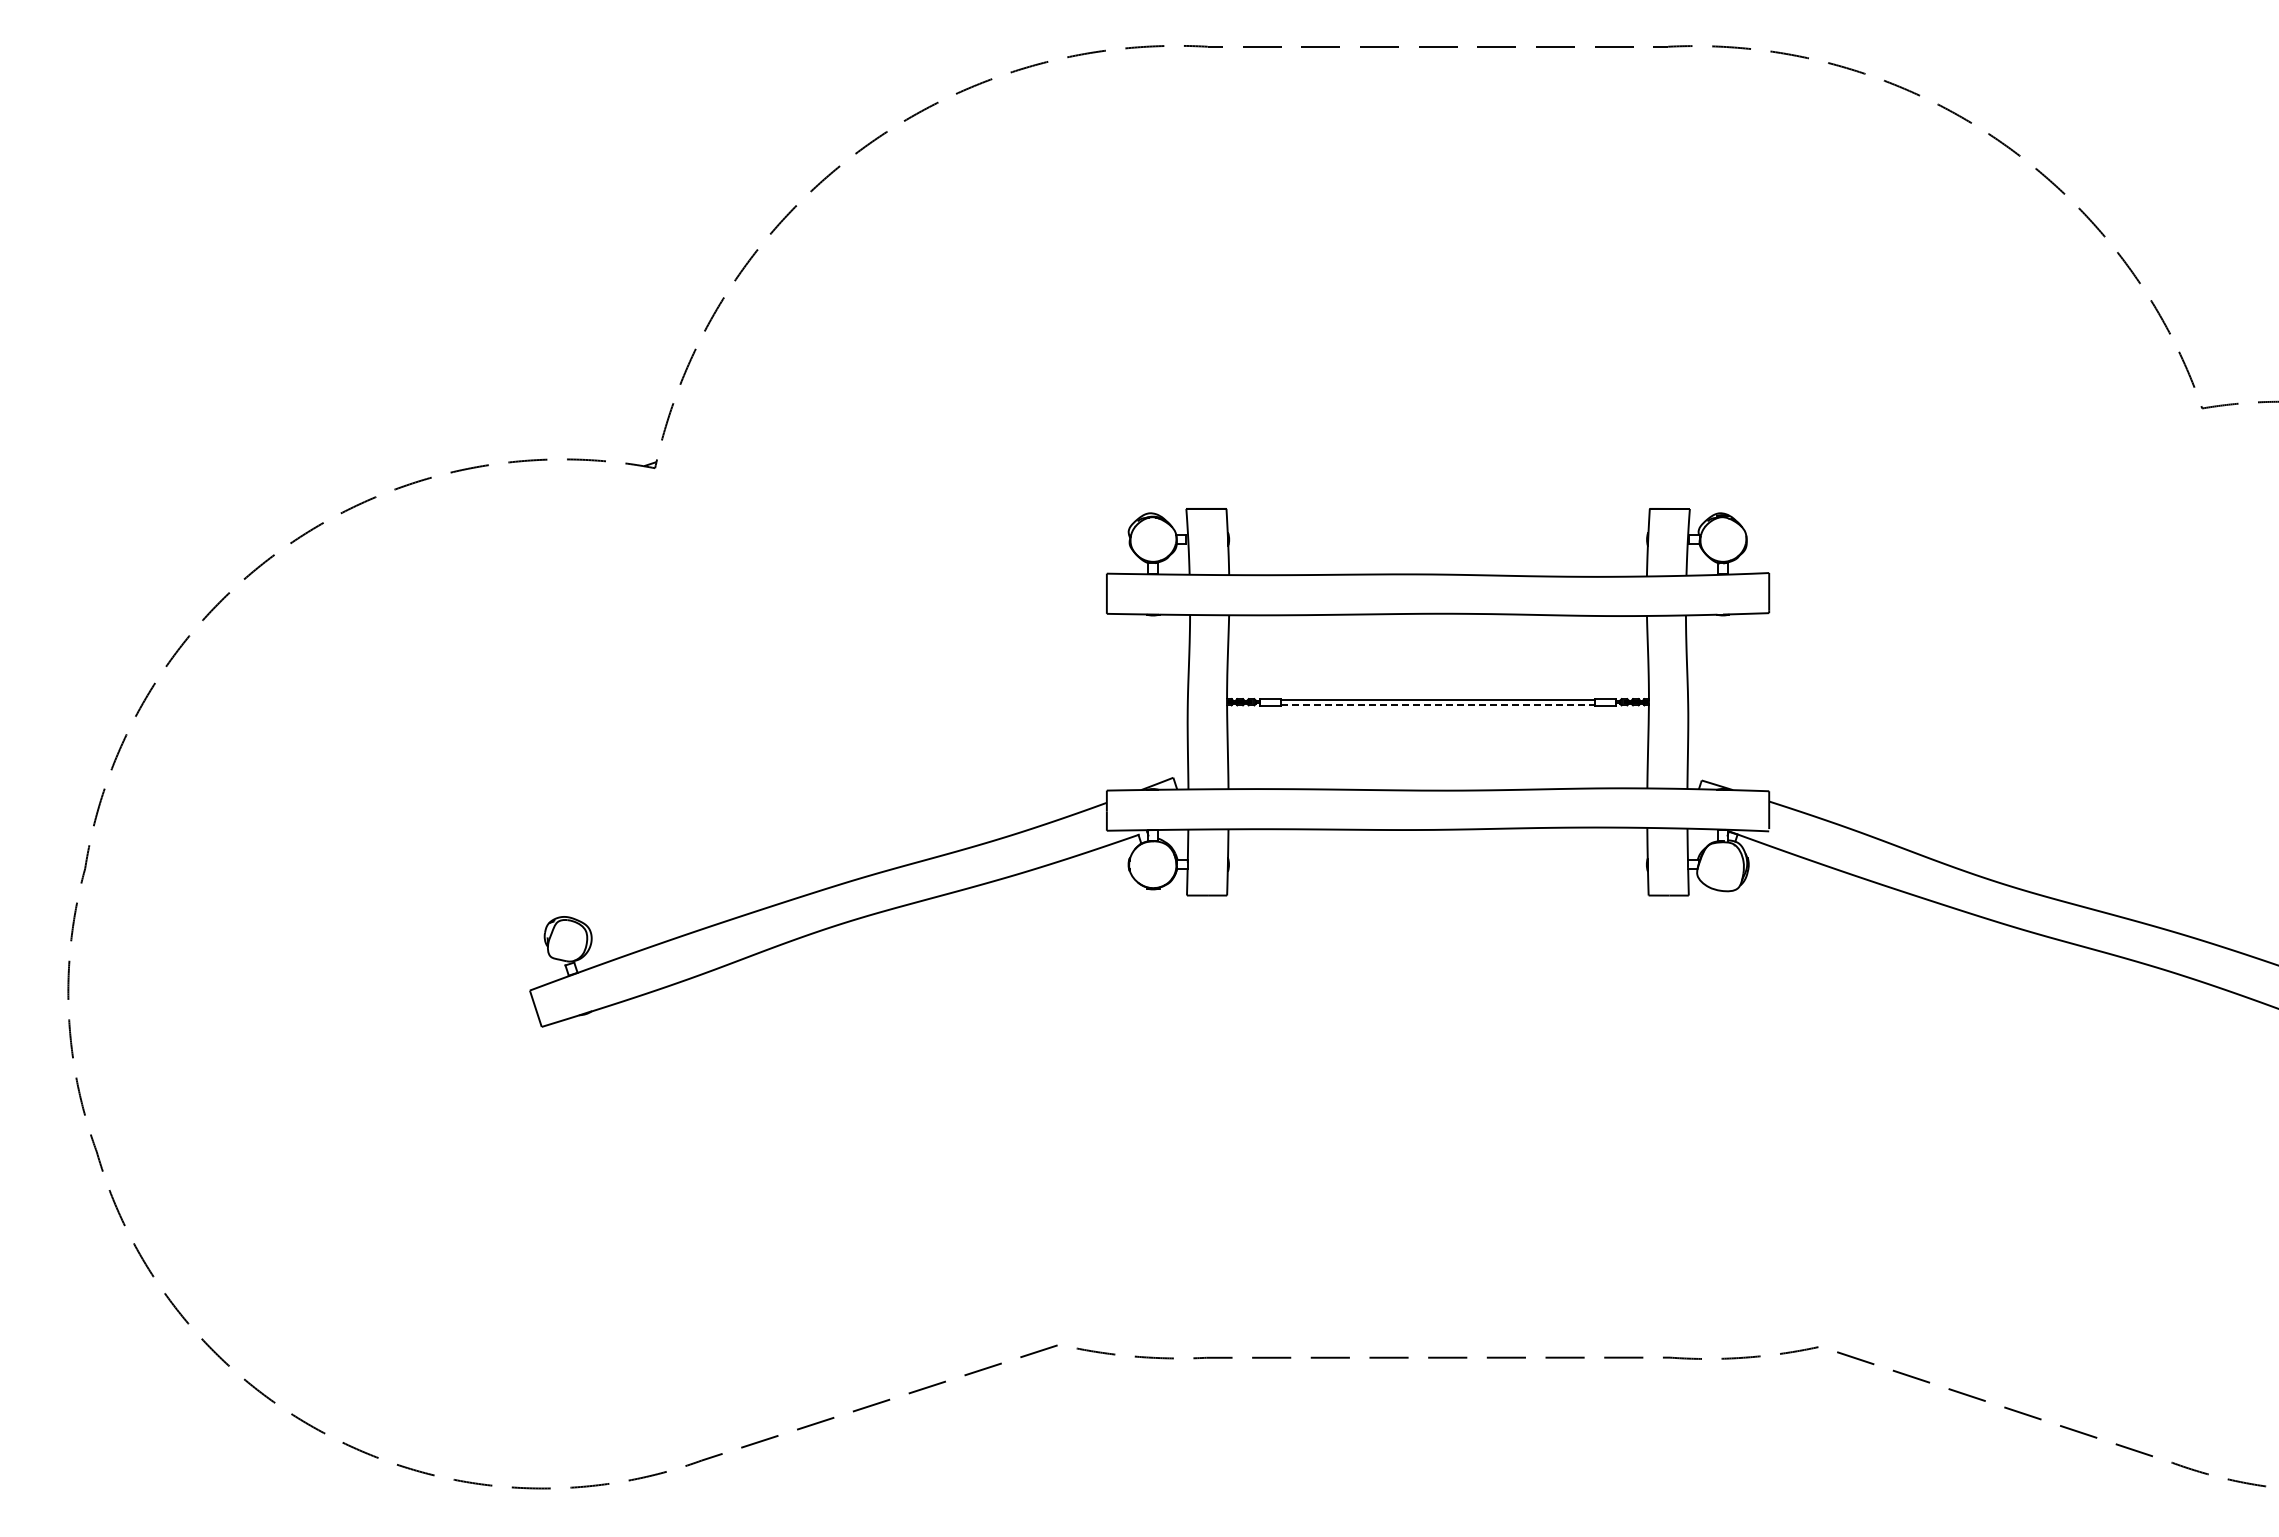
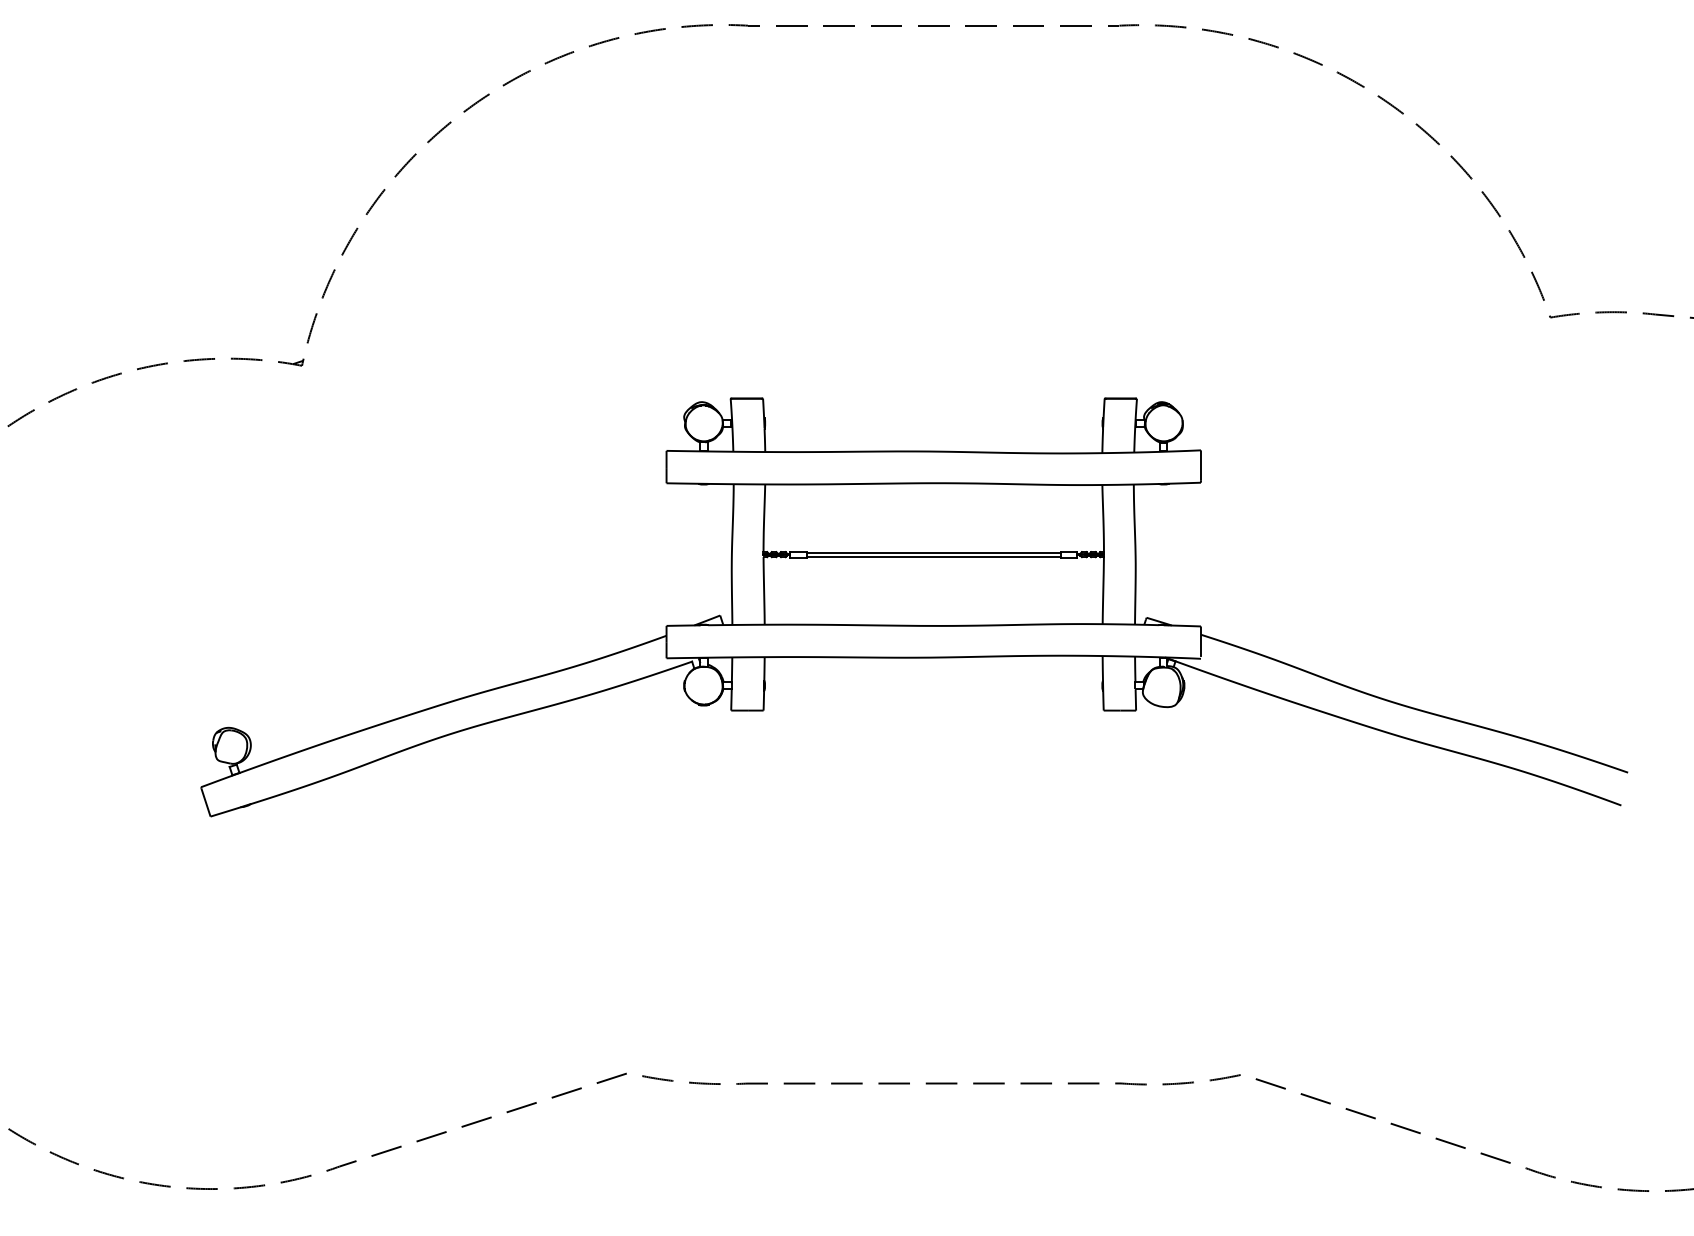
line: (1438, 704) -> (934, 556), dashed -> solid

